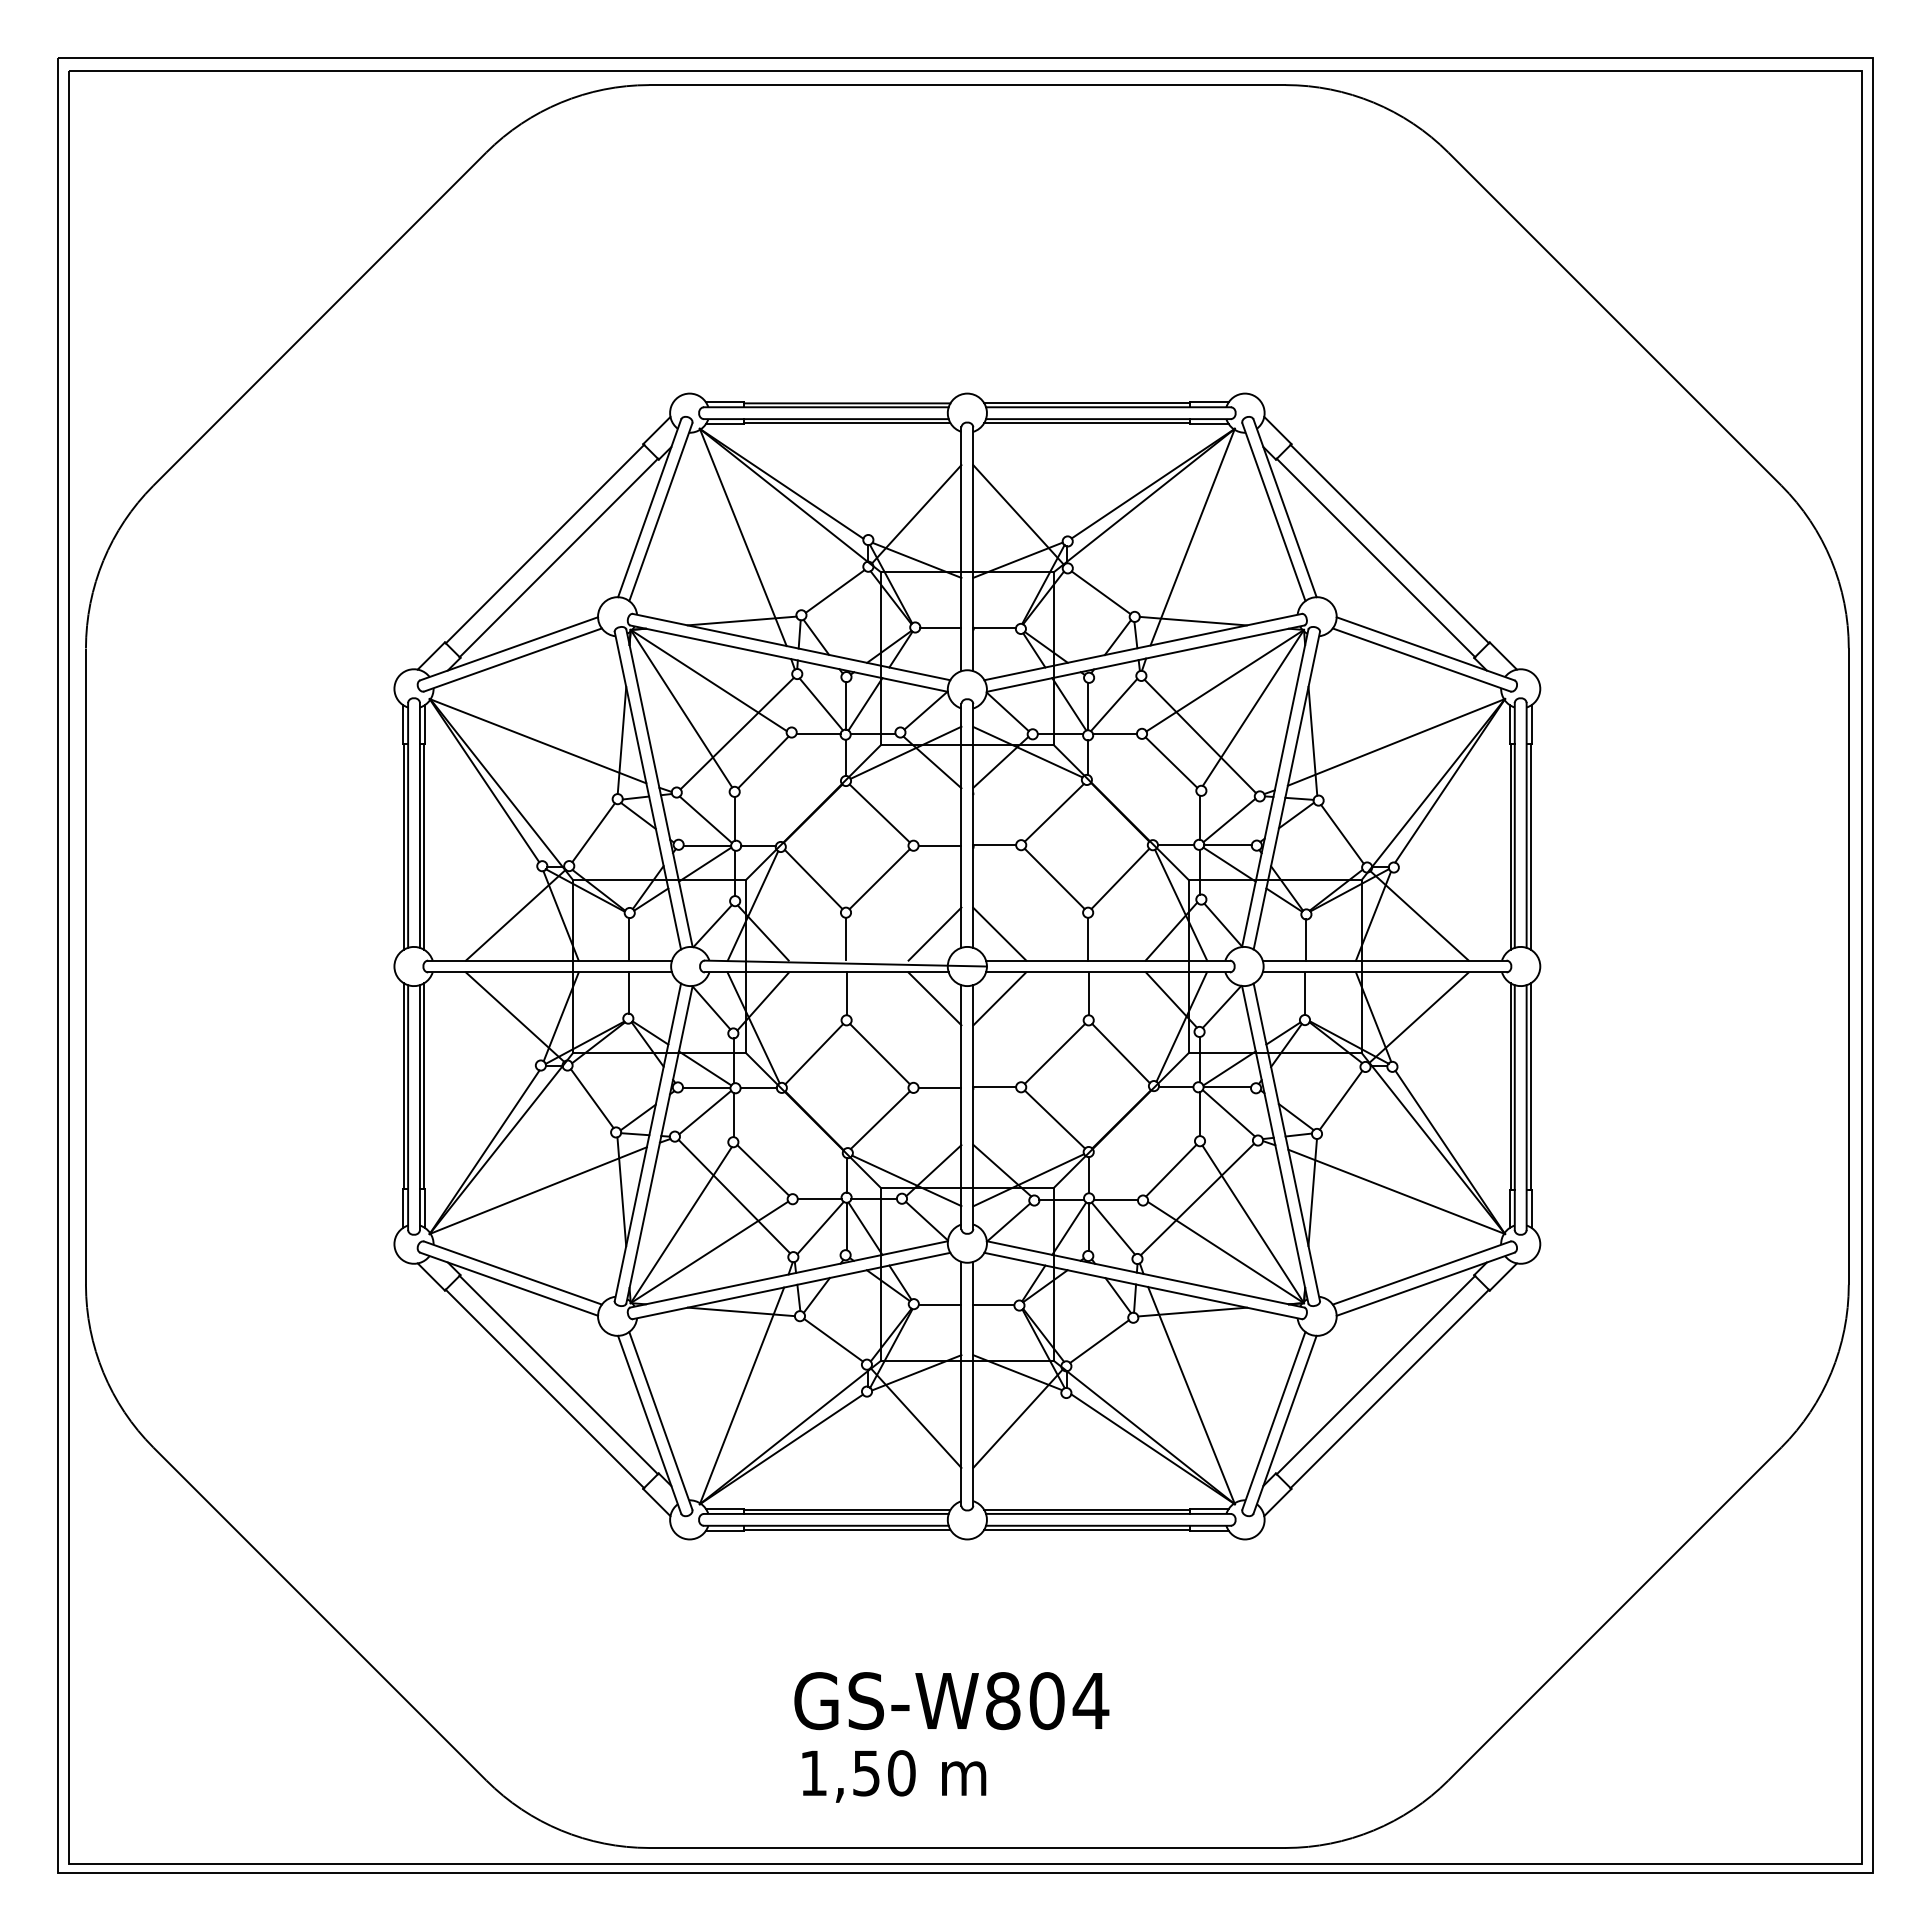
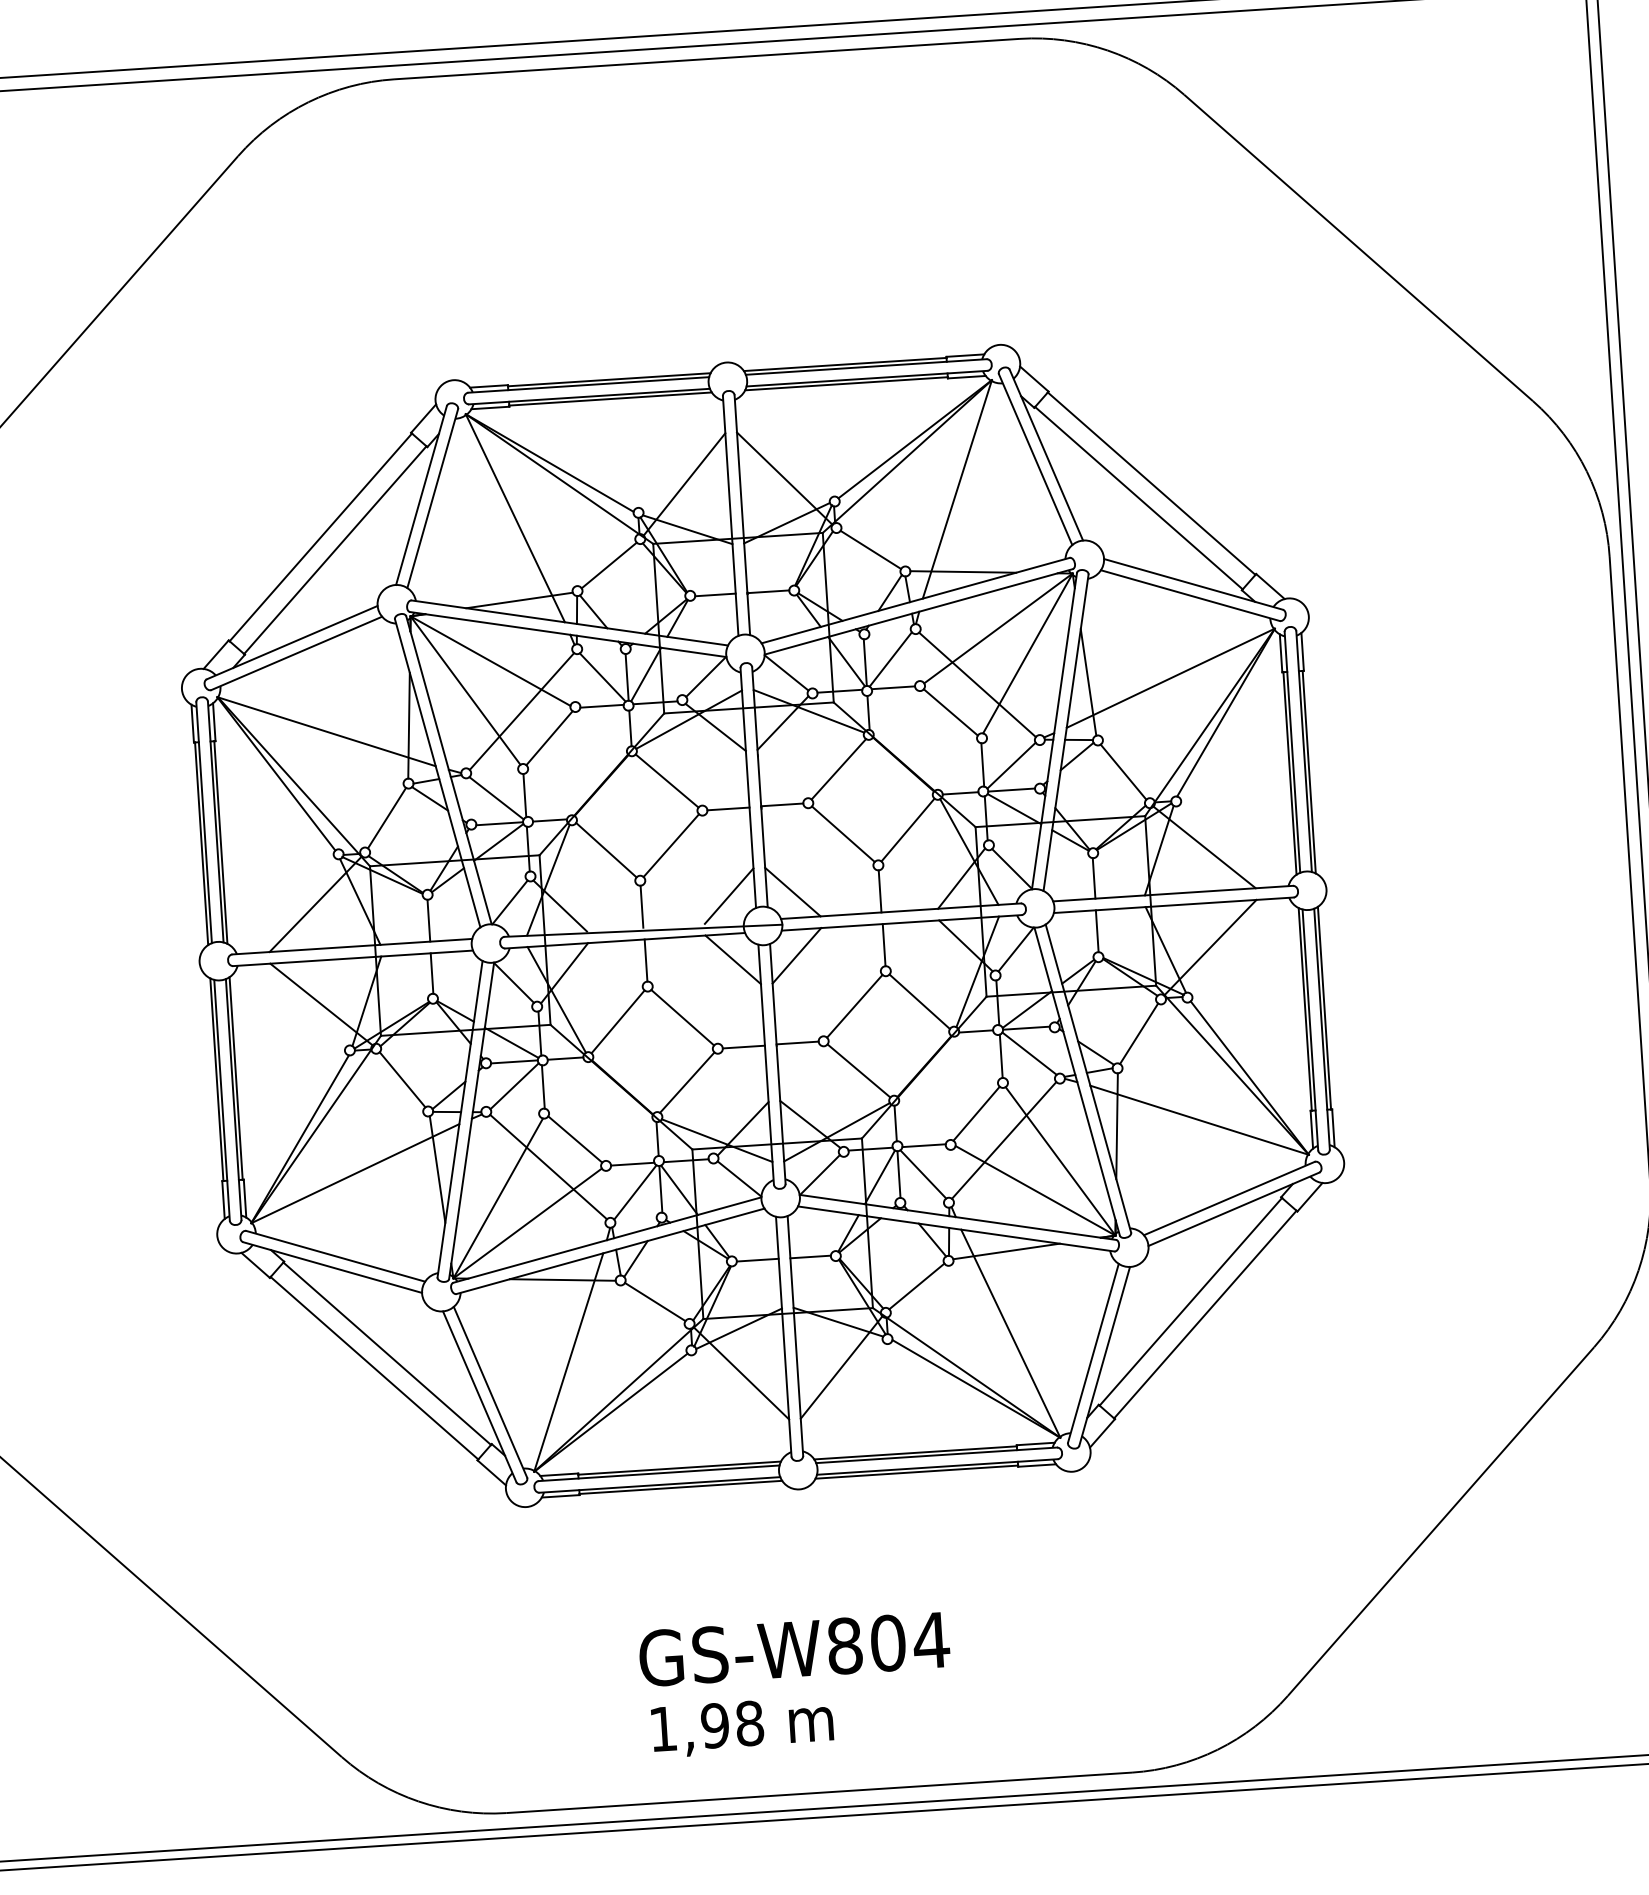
text: (883, 1773) -> (731, 1724), 1,50 -> 1,98

